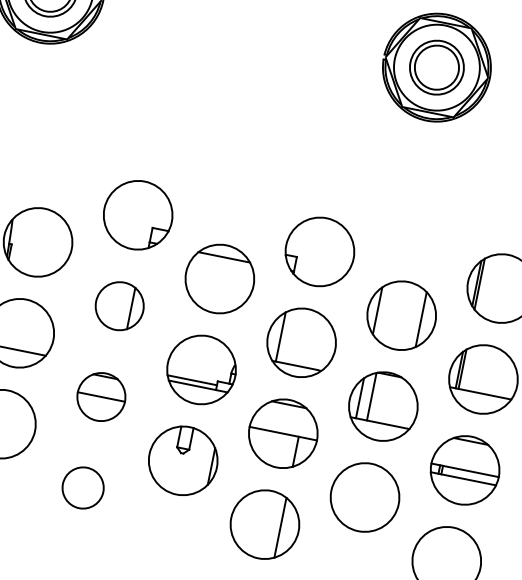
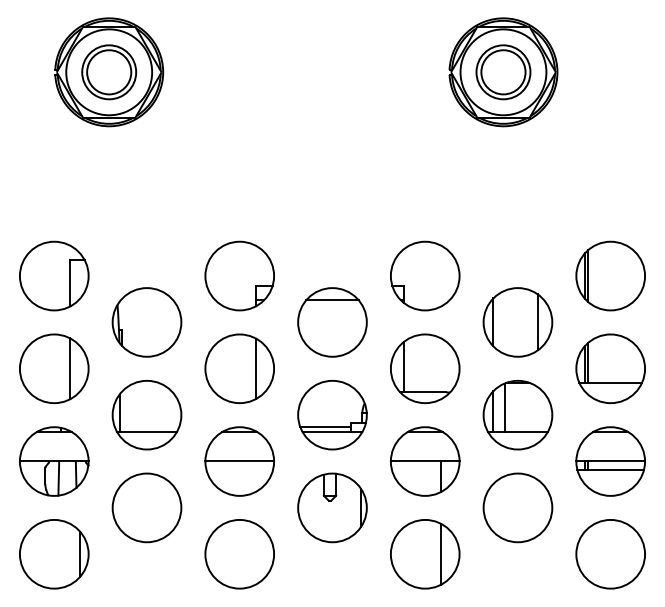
part: (119, 305) -> (239, 368), size x1.43
part: (101, 396) -> (239, 461), size x1.43
circle: (83, 487) -> (239, 553), size x1.67

